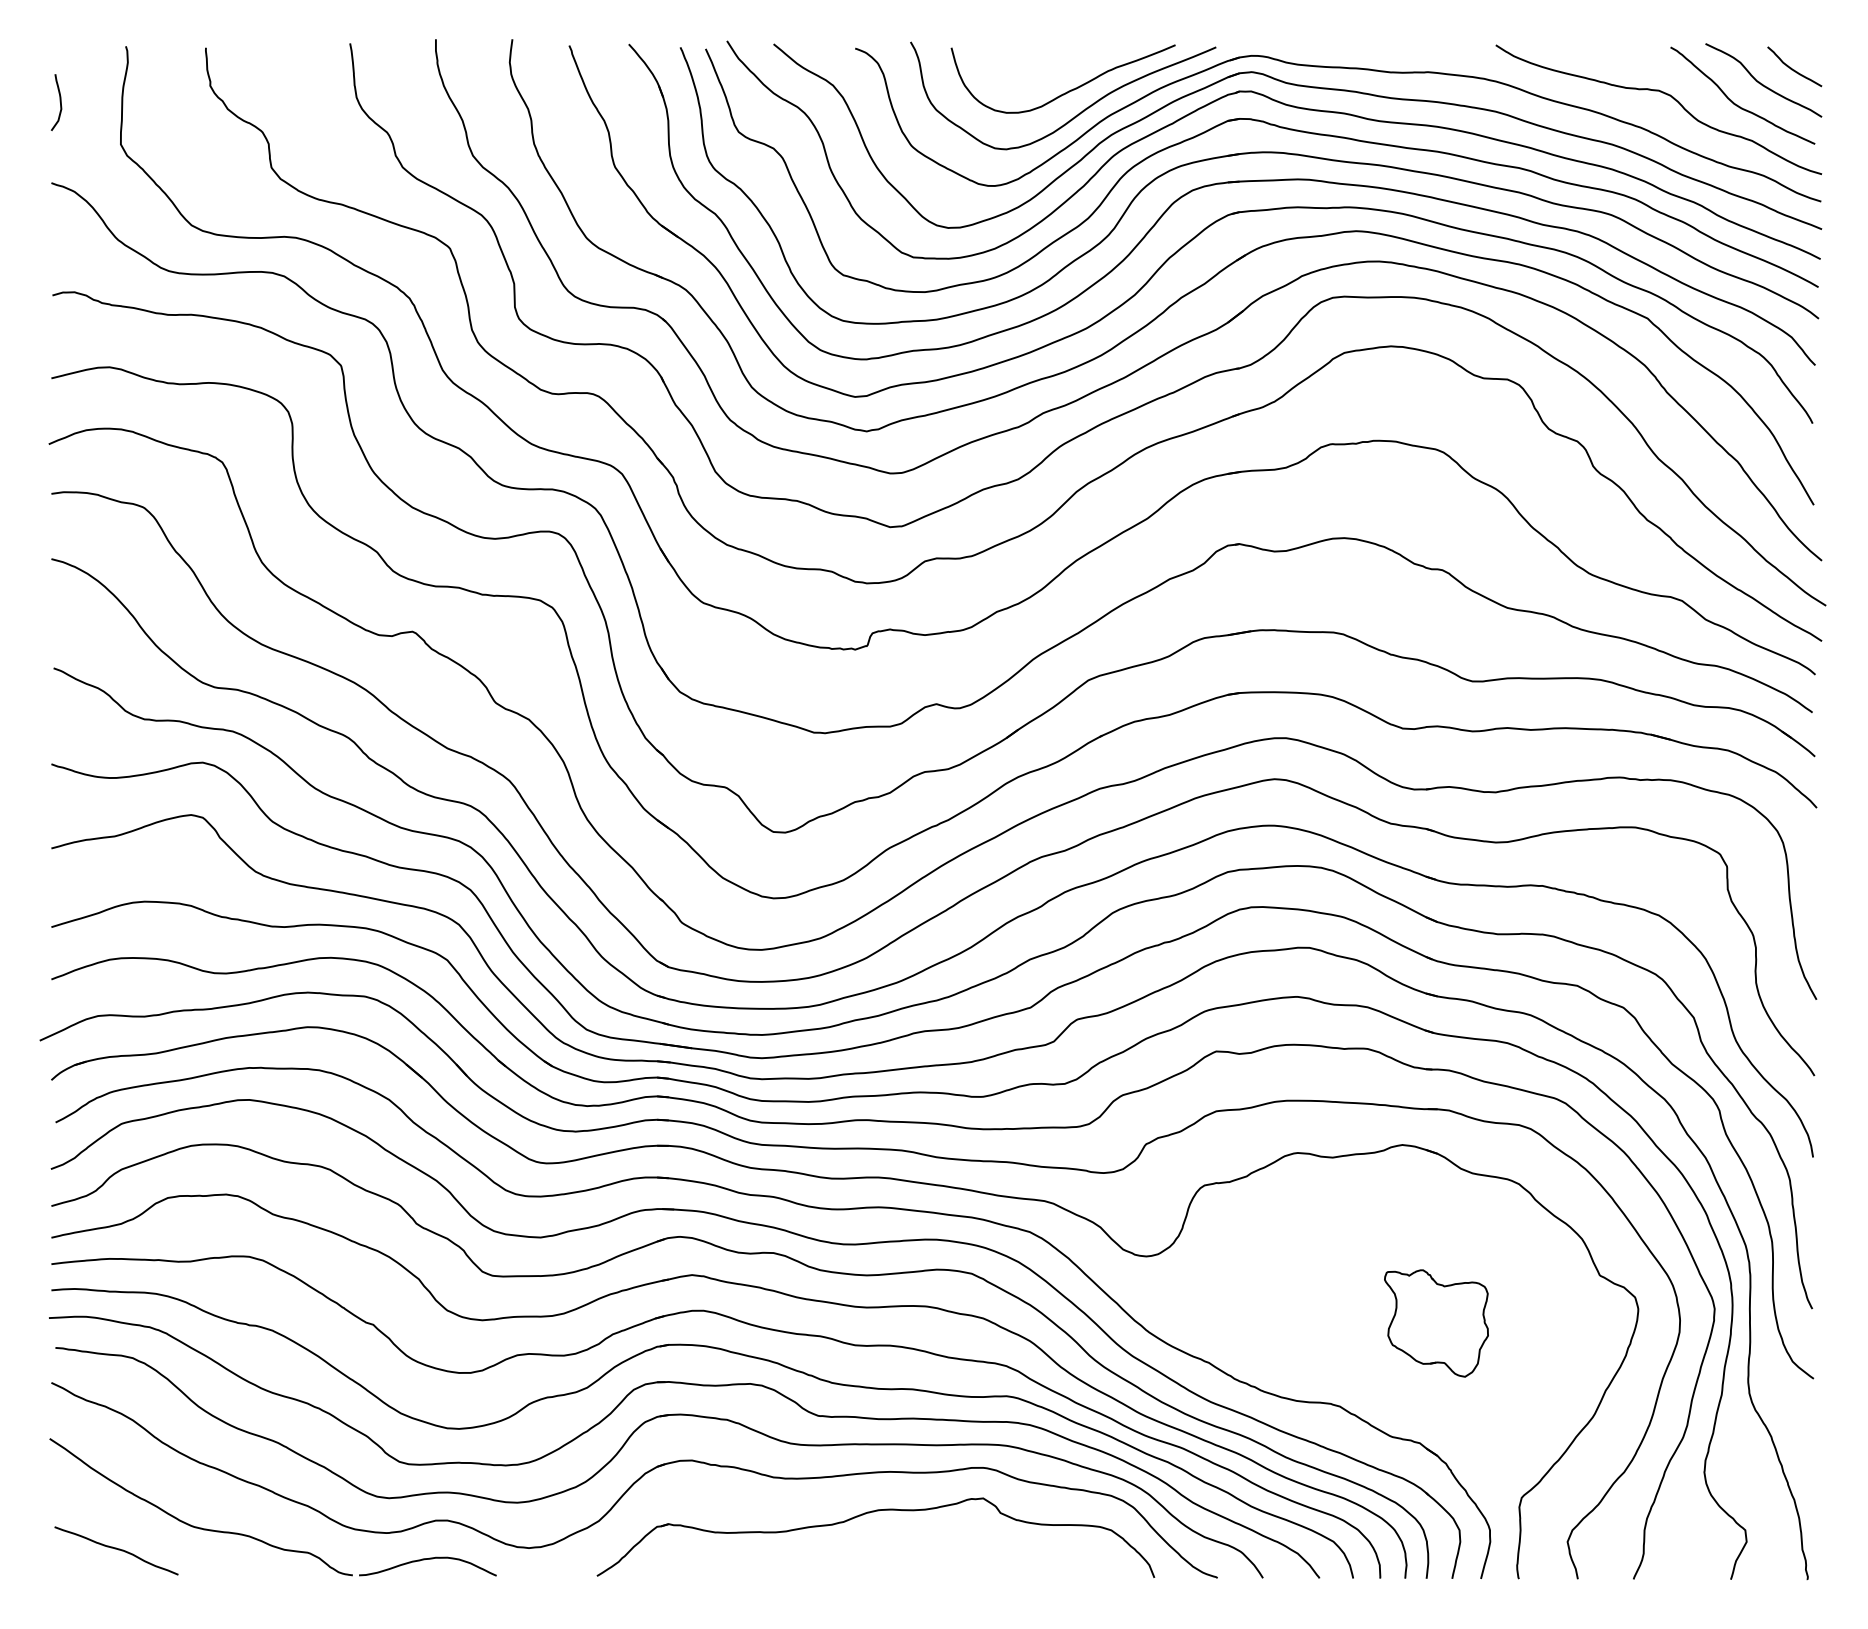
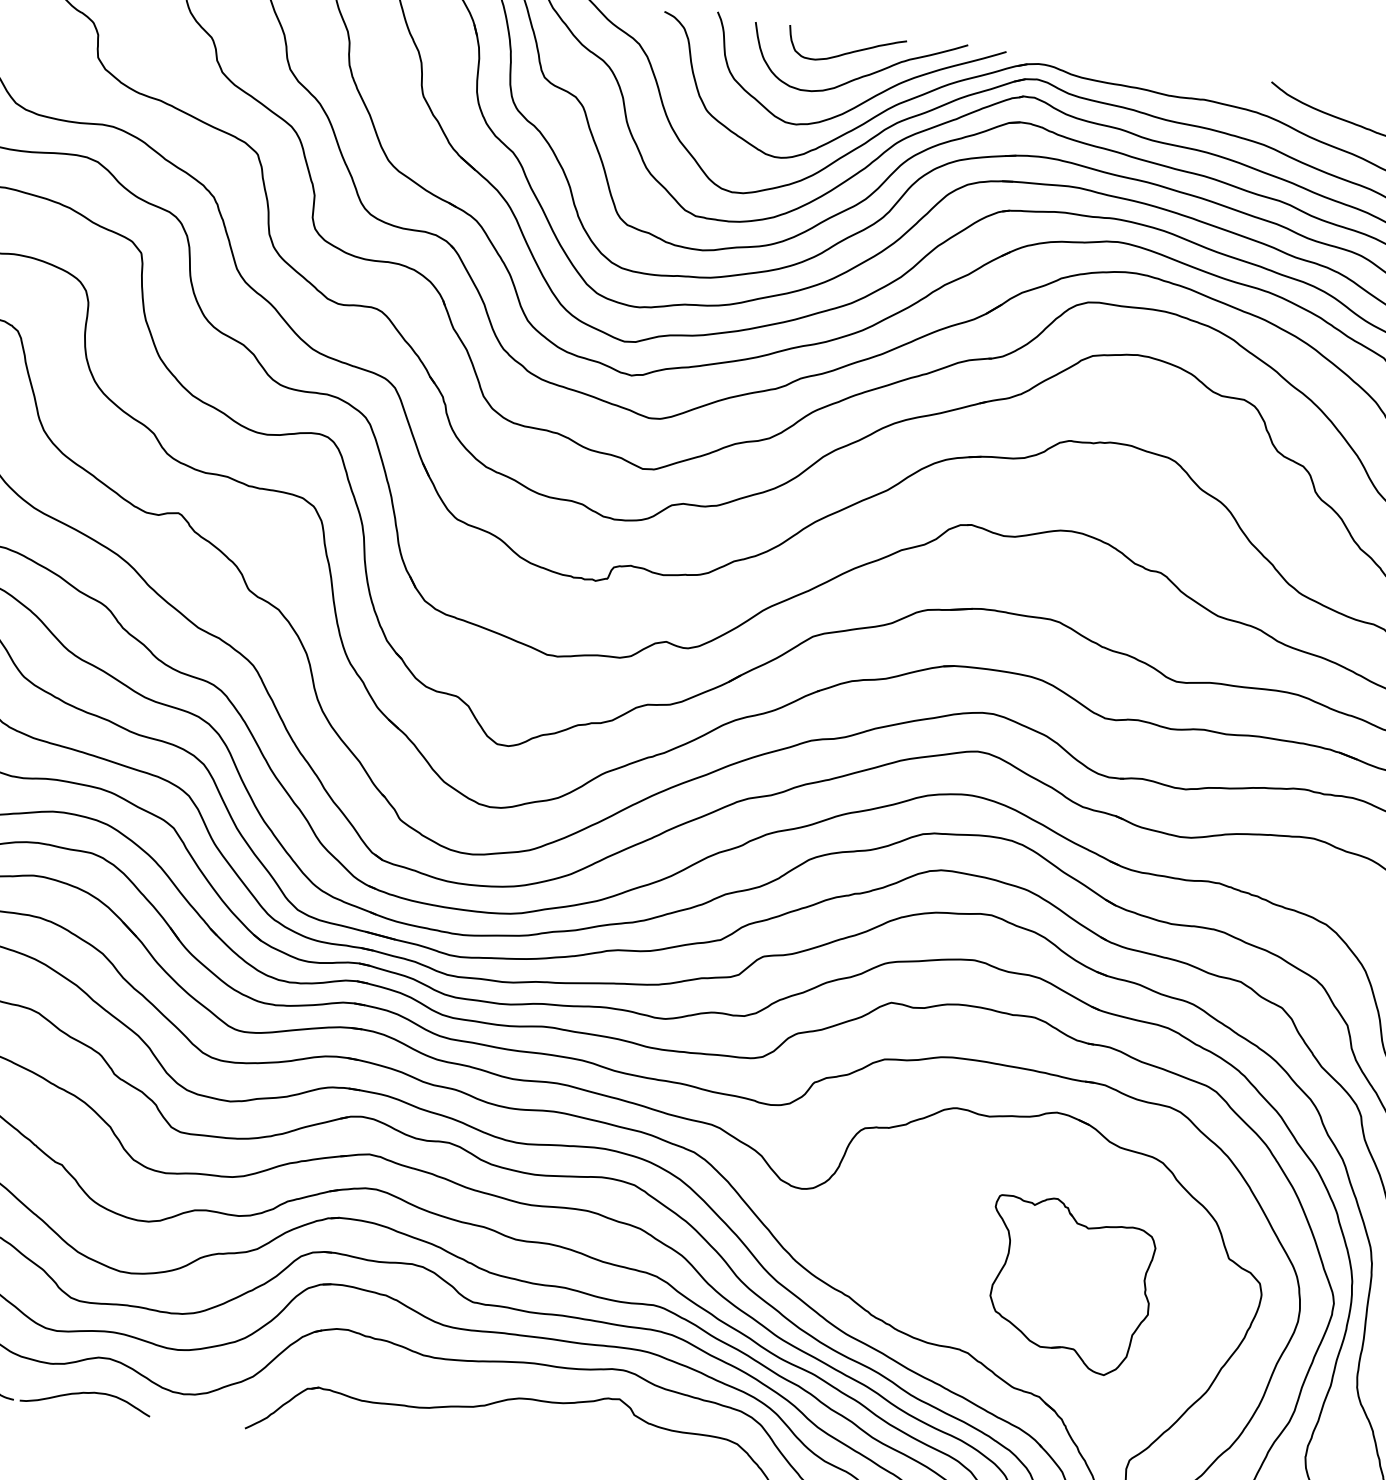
curve: (1051, 67) -> (848, 52), added
part: (1436, 1323) -> (1068, 1285), size x1.67

